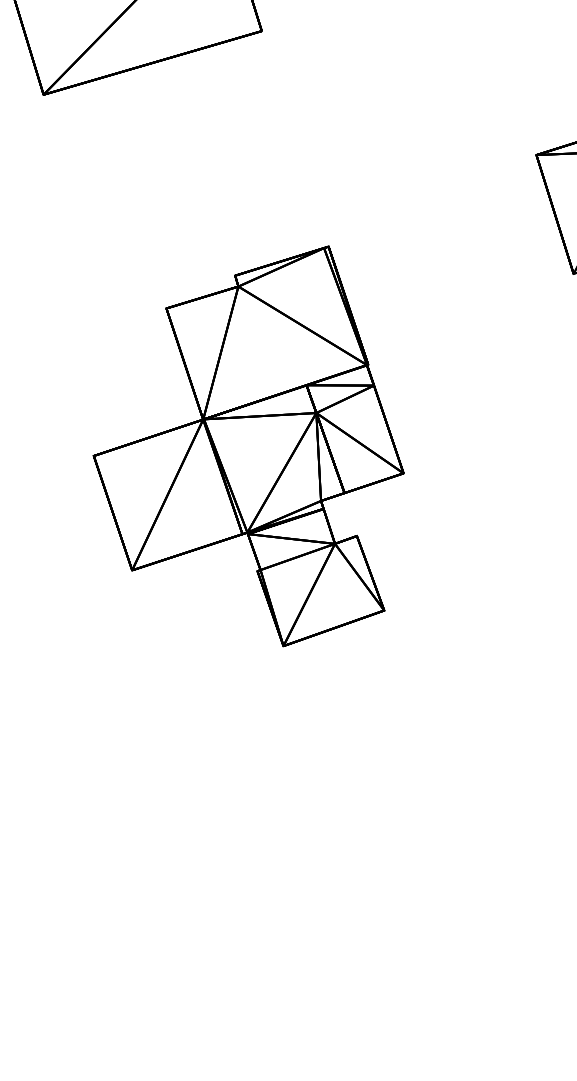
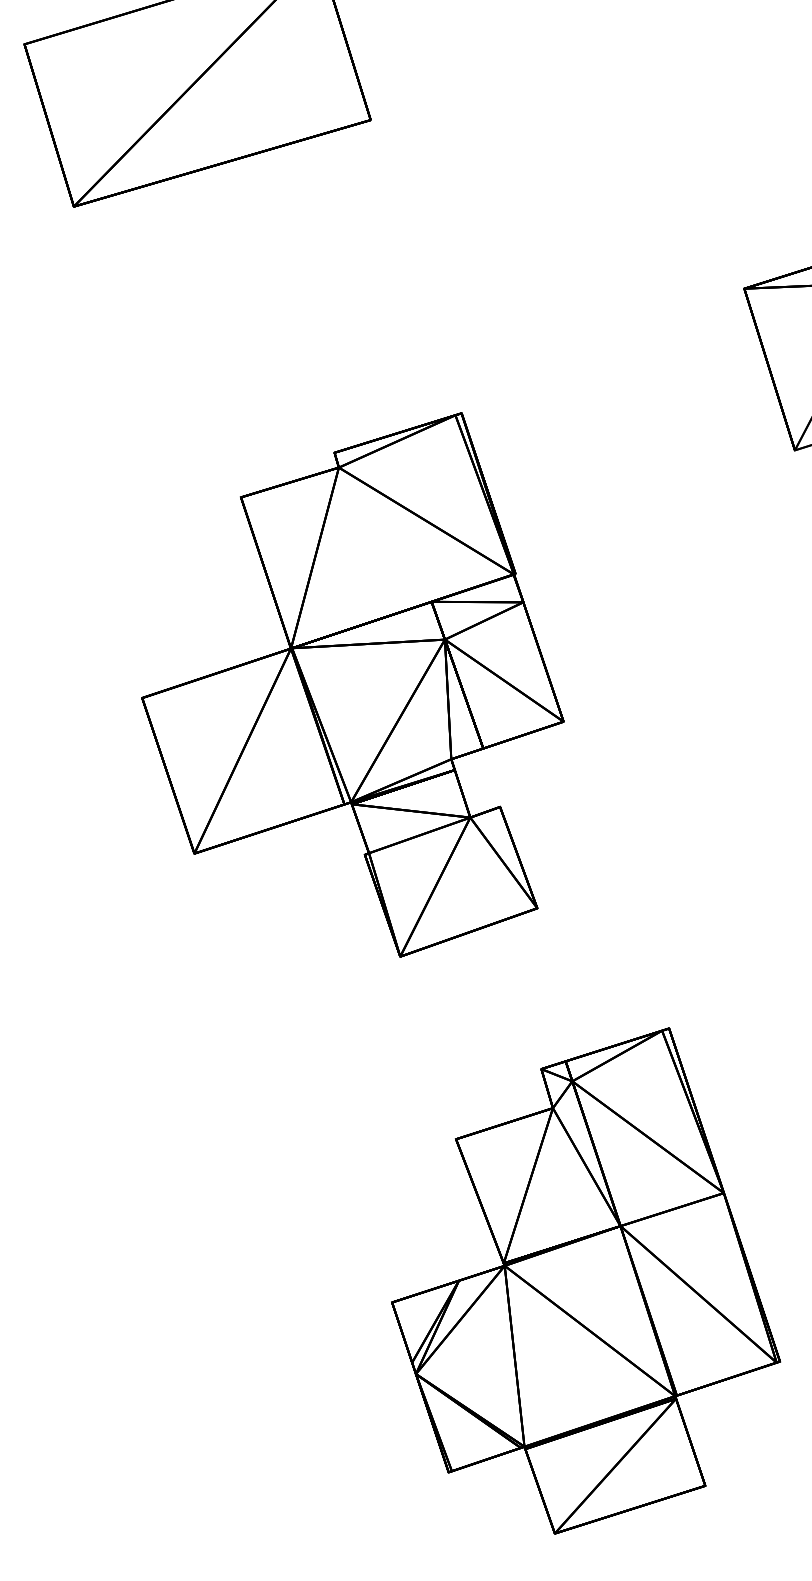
part: (419, 884) -> (585, 1280), added

